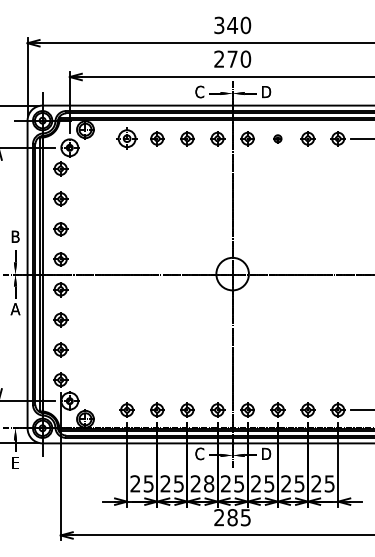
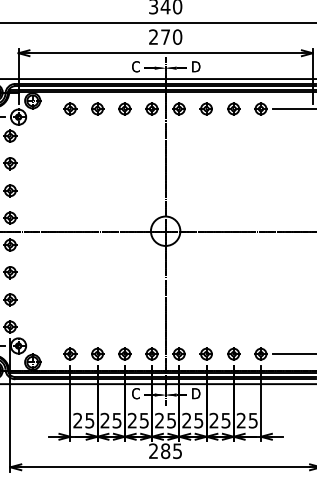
part: (126, 138) -> (69, 108), size x0.71
part: (277, 138) -> (206, 108), size x1.67
text: (209, 483) -> (144, 420), 28 -> 25

